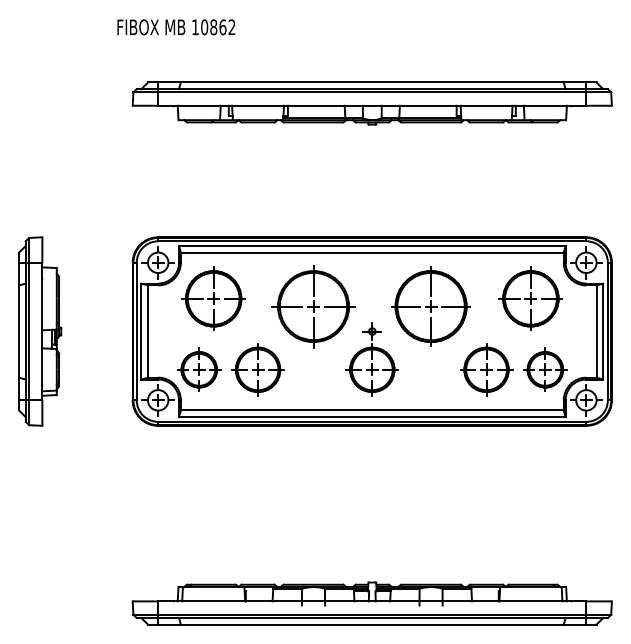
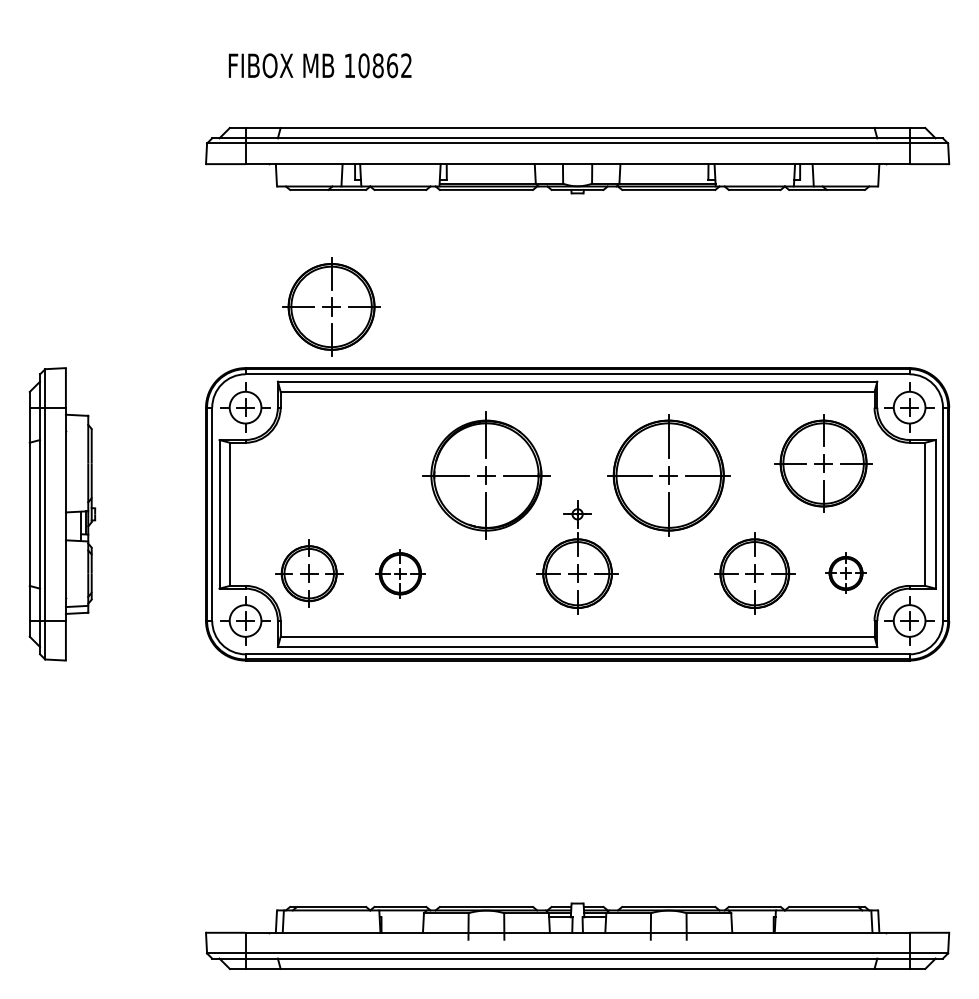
text: (176, 27) -> (320, 66), moved
part: (213, 298) -> (331, 306), moved
part: (257, 369) -> (399, 573), size x0.6
part: (545, 369) -> (846, 573), size x0.6

